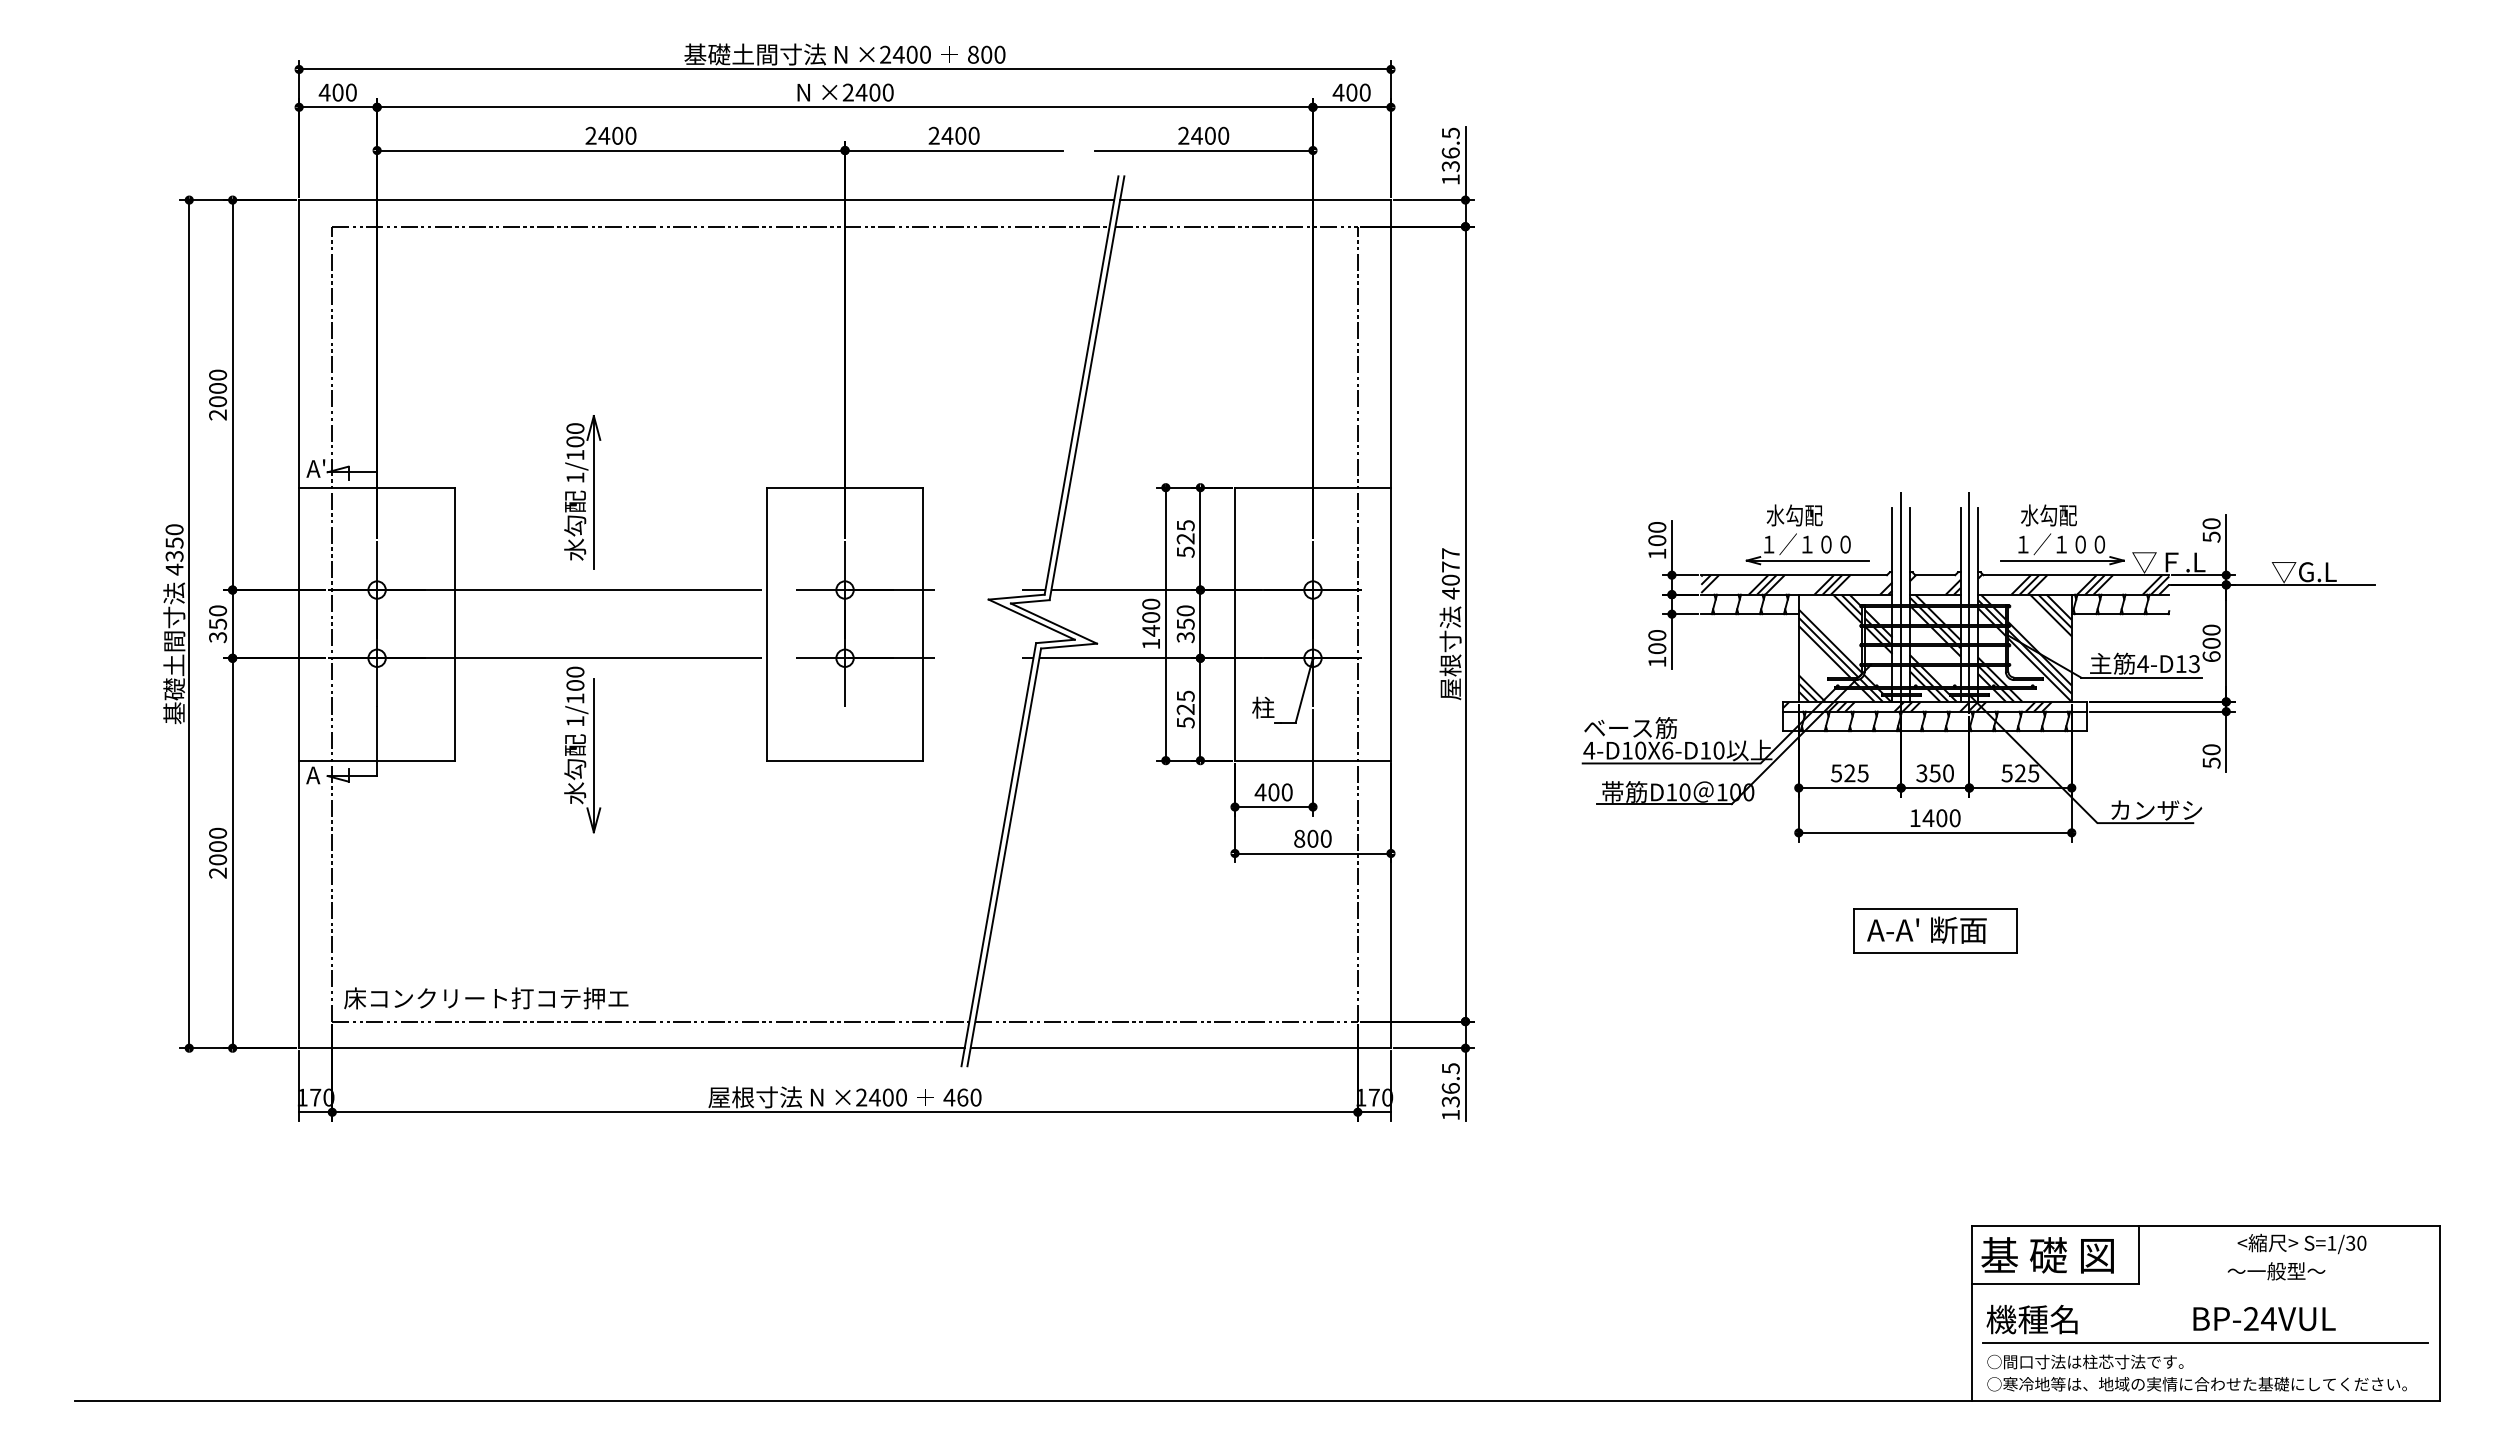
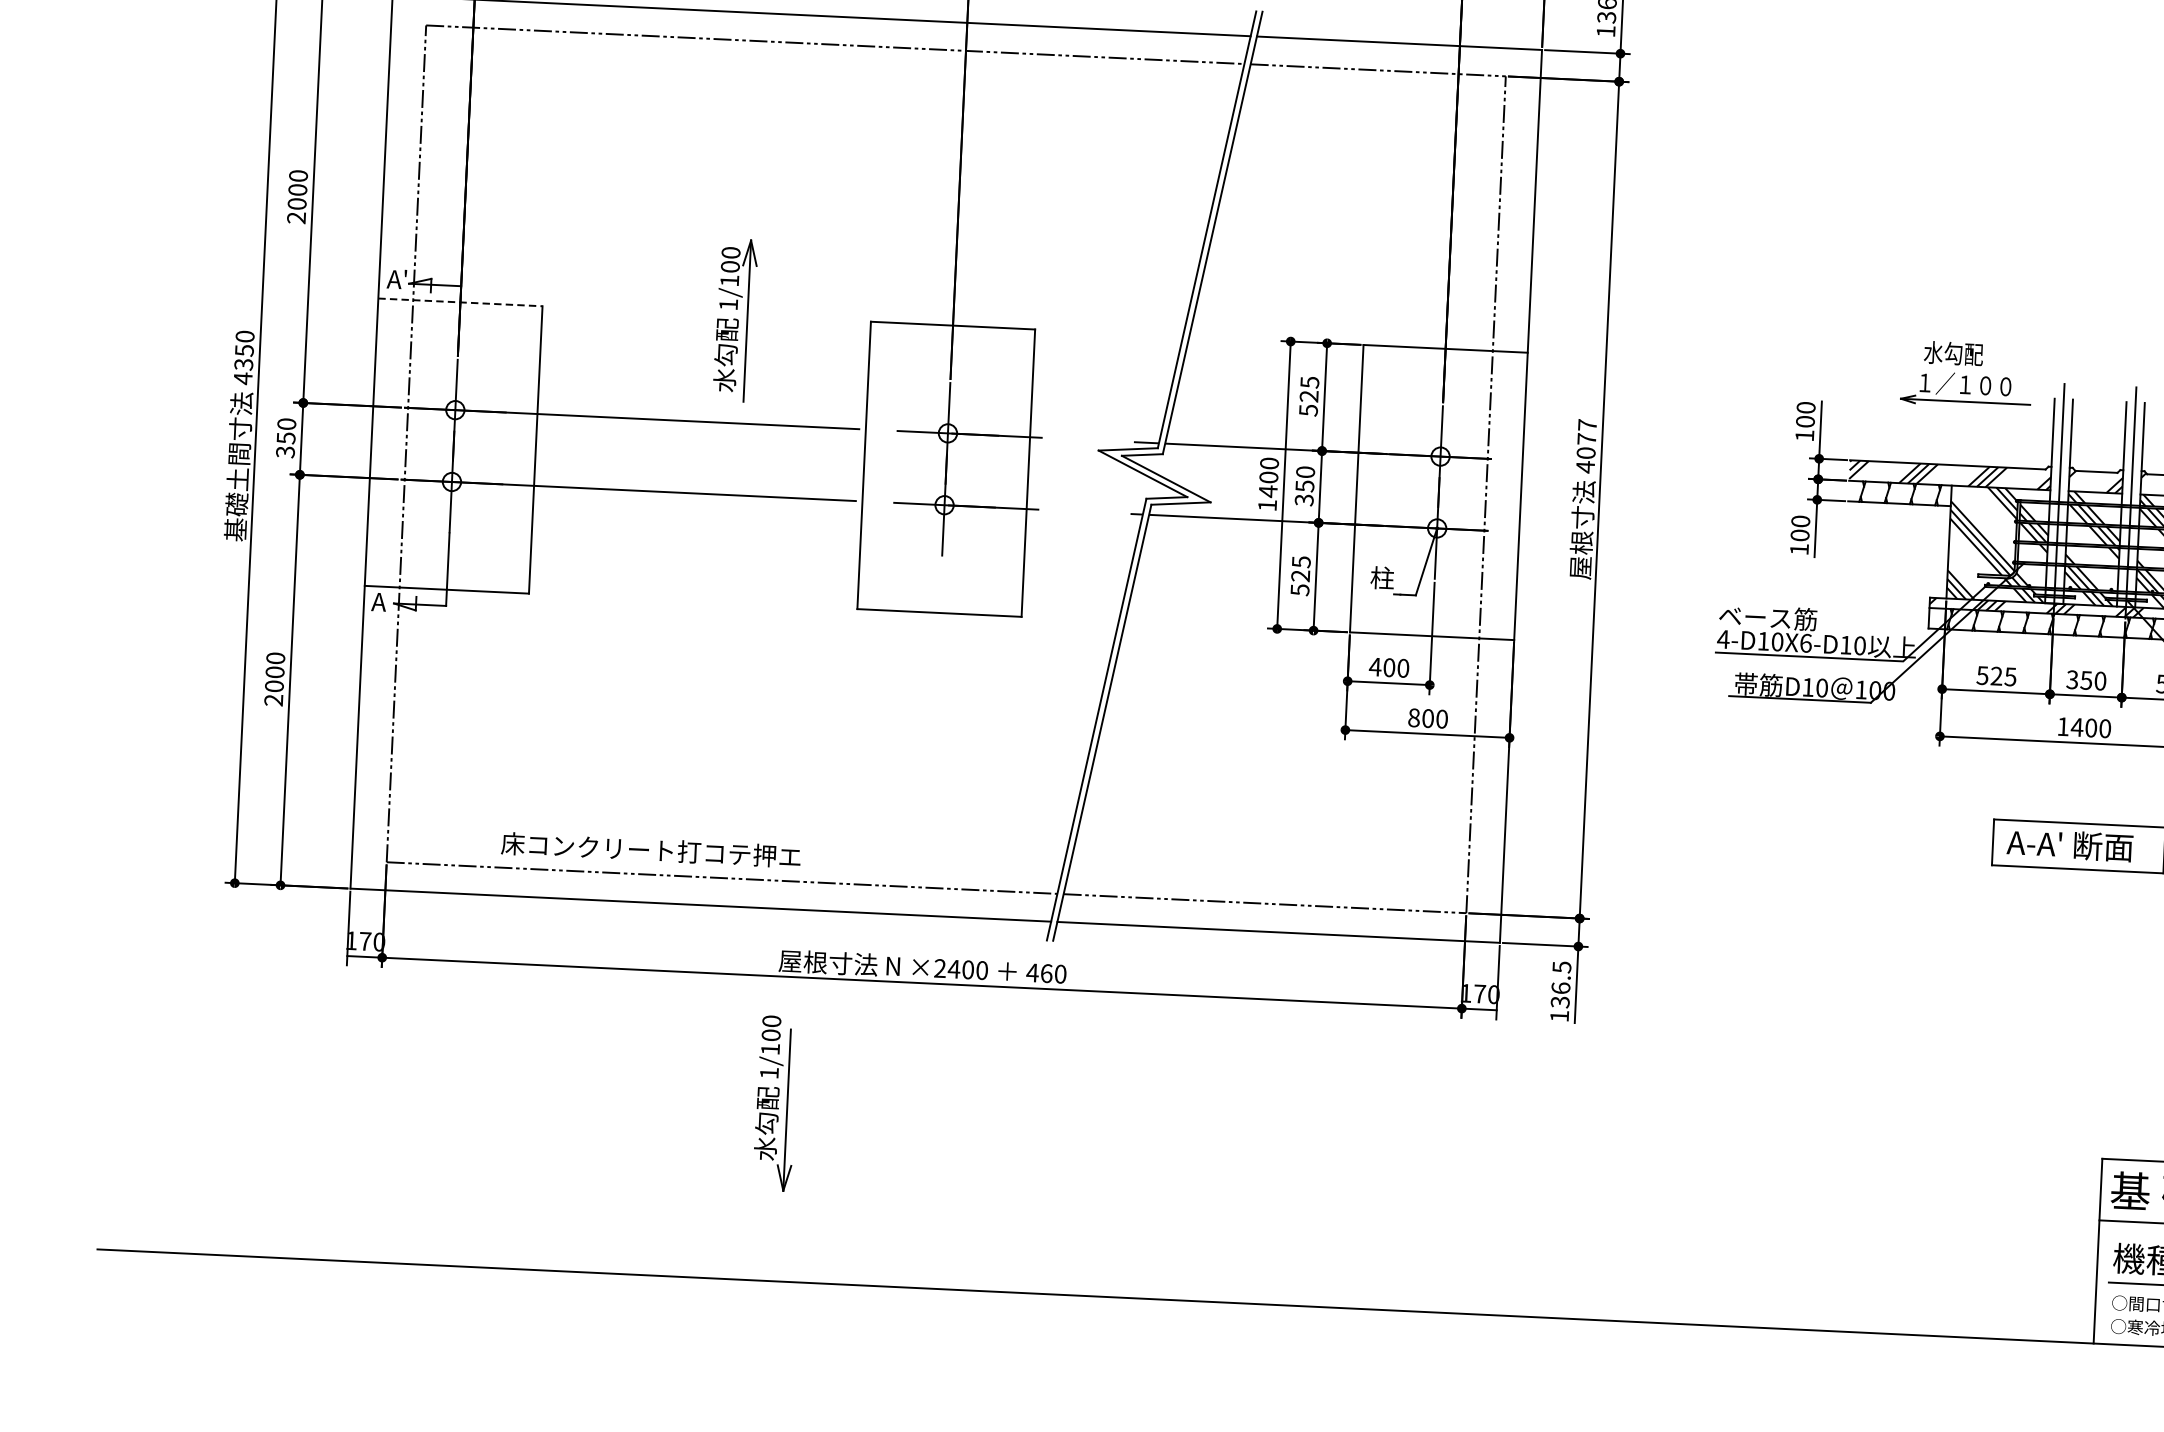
line: (377, 487) -> (460, 302), solid -> dashed
part: (582, 492) -> (735, 320), moved
part: (1807, 534) -> (1966, 374), moved
part: (582, 749) -> (775, 1103), moved
text: (486, 998) -> (651, 850), moved

